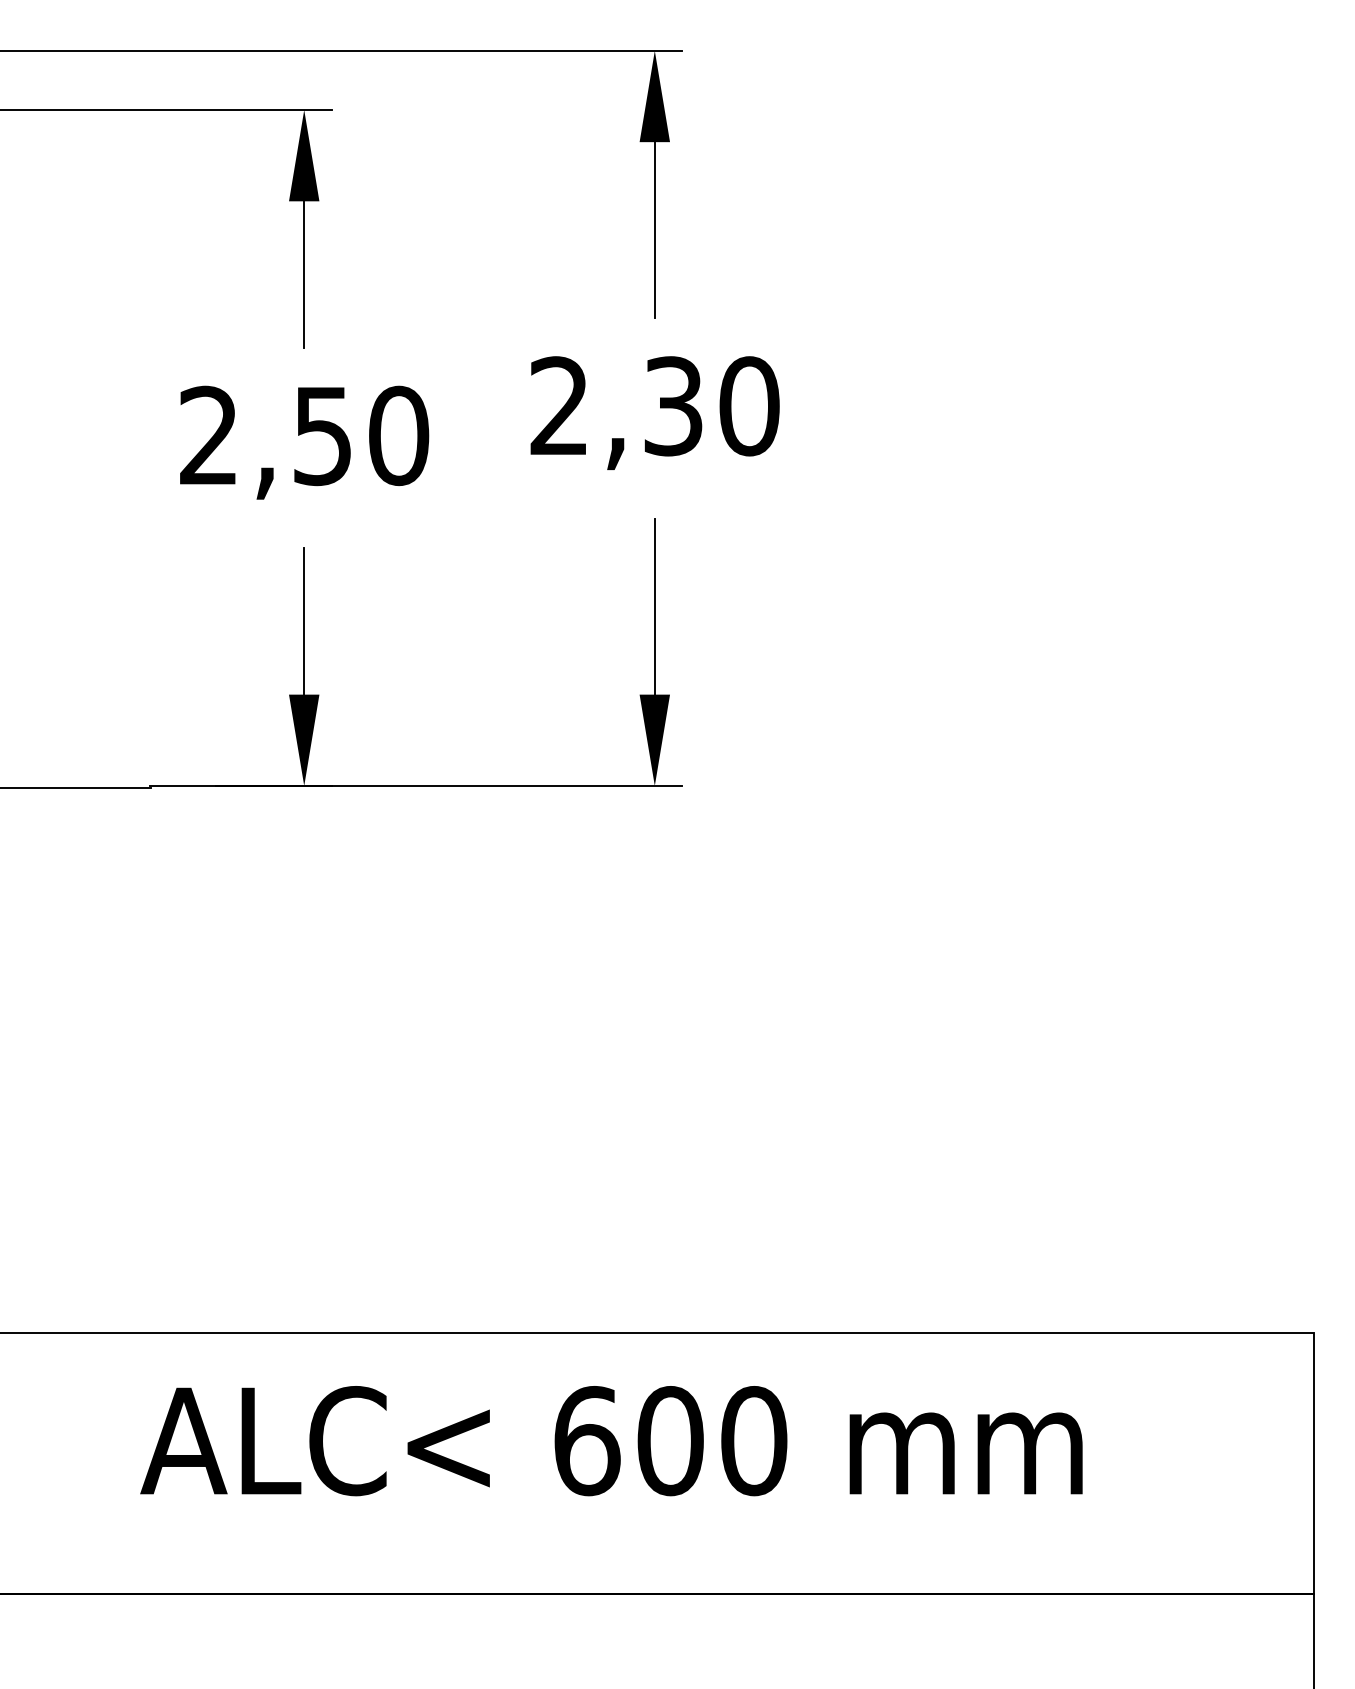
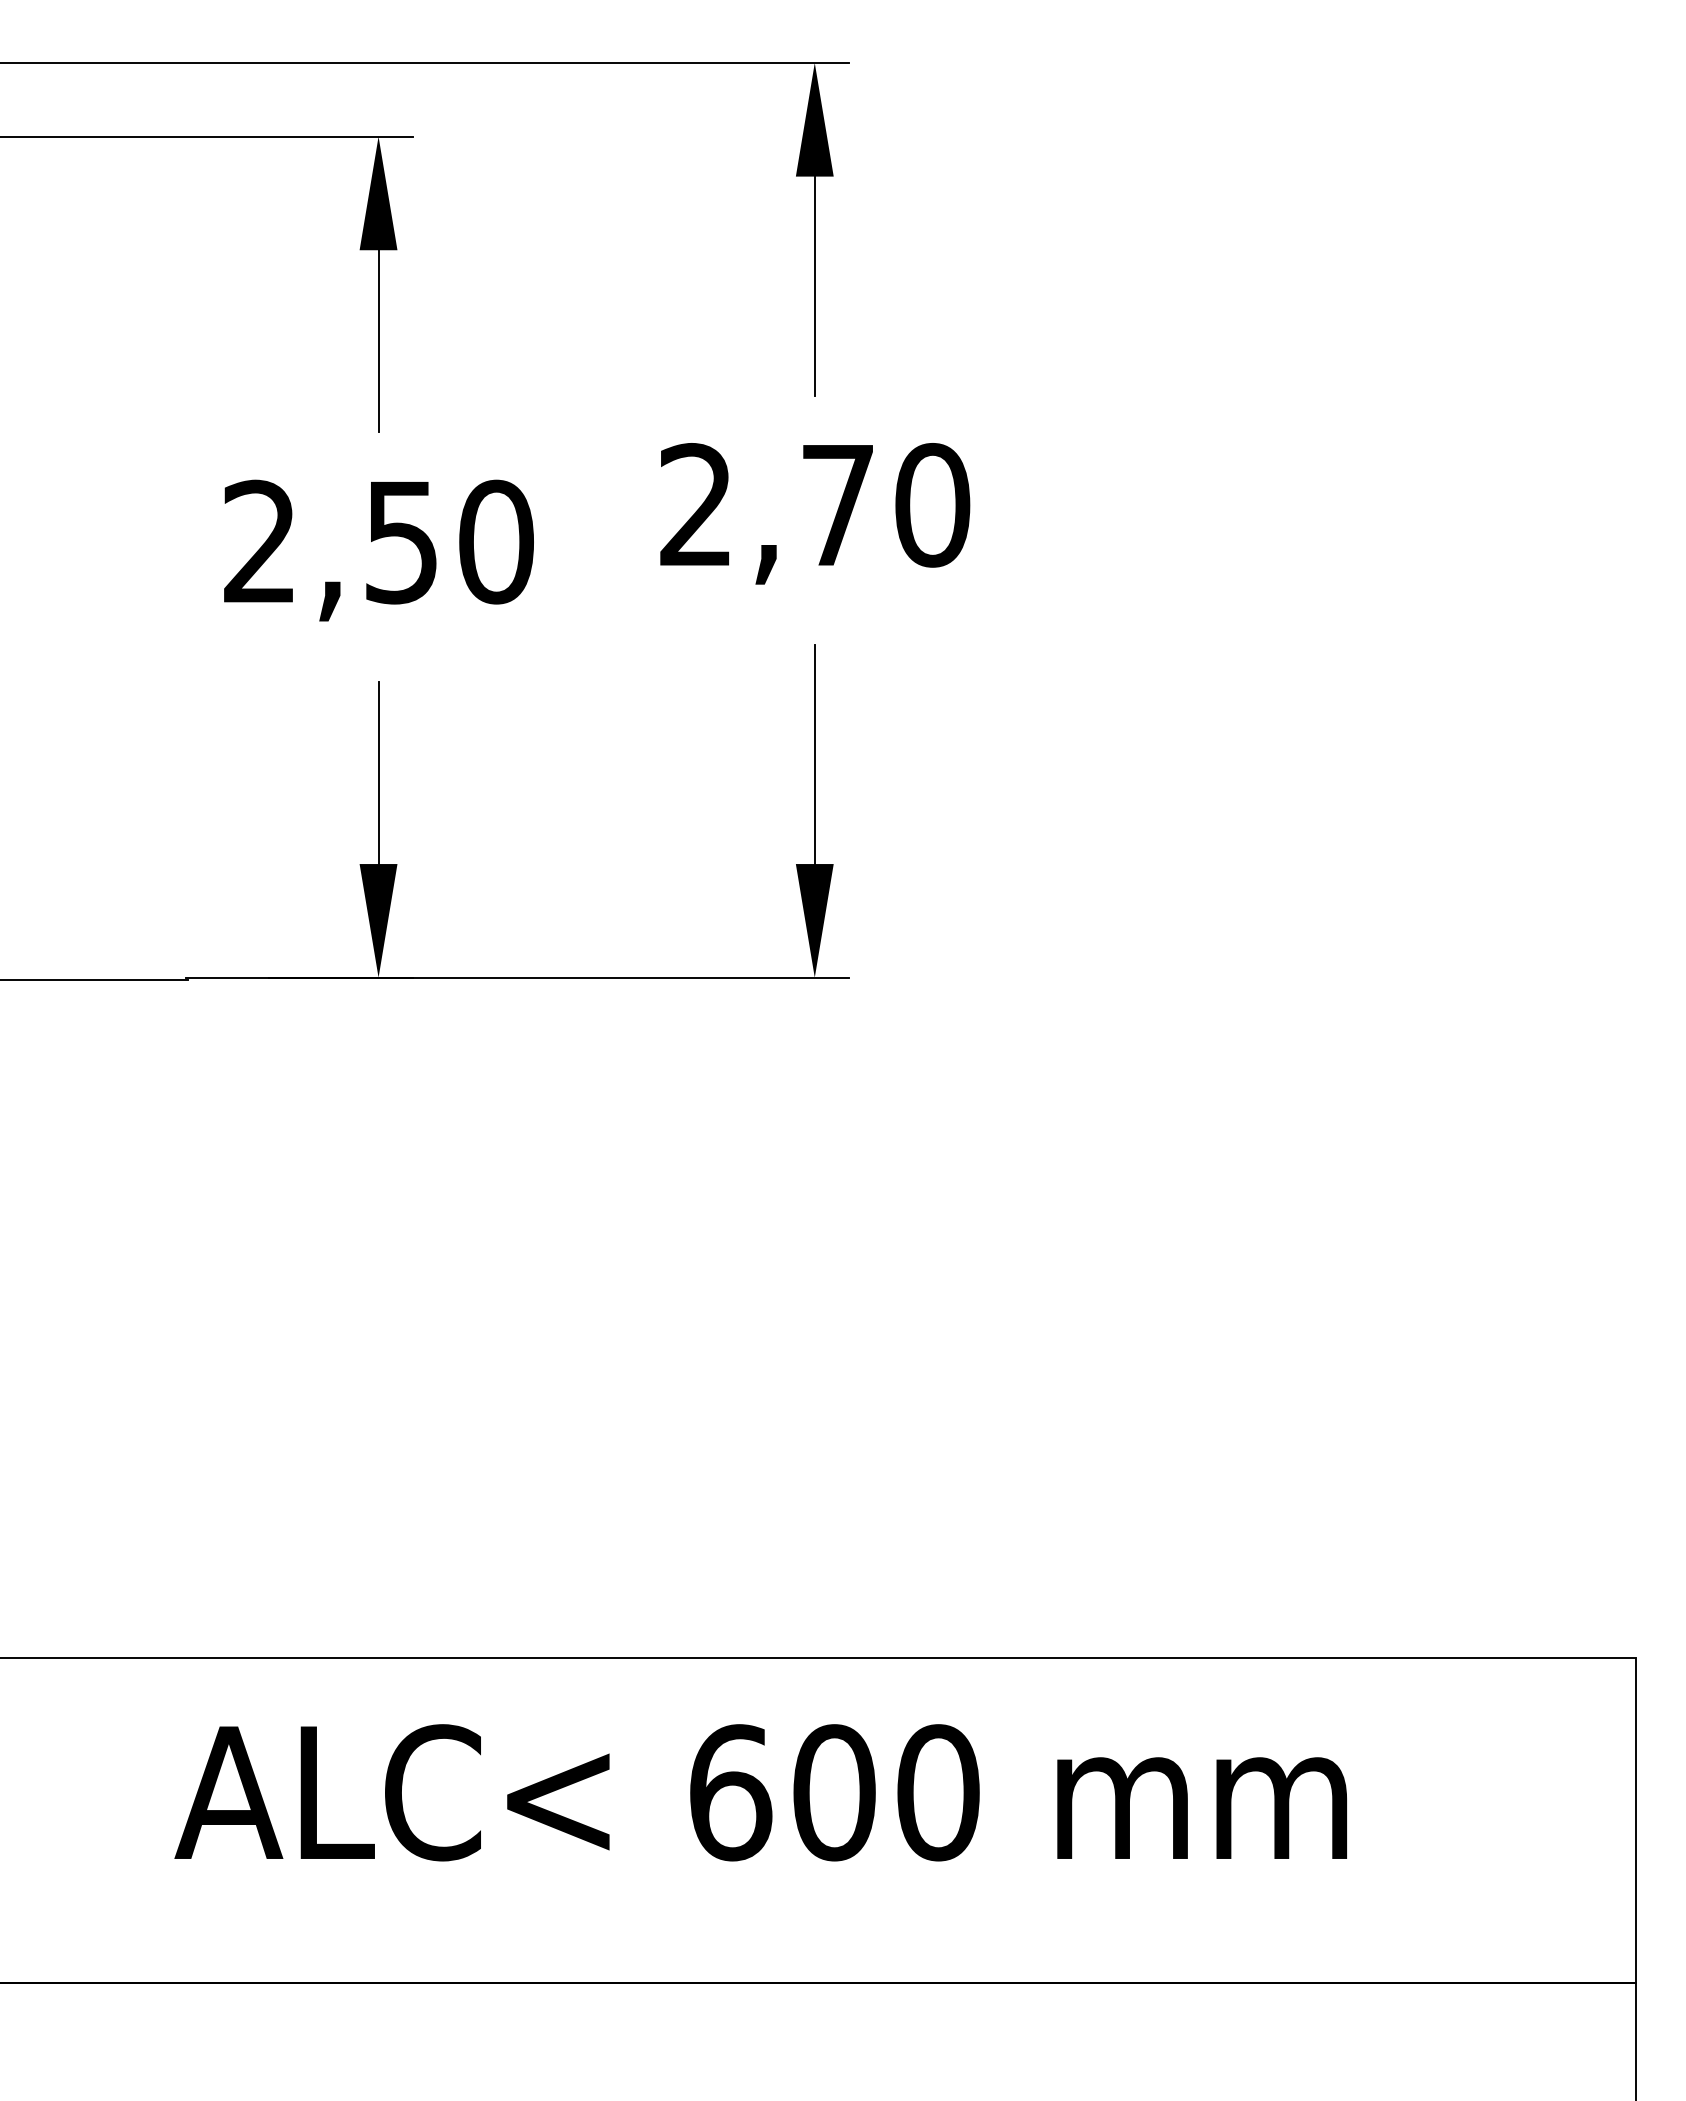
text: (673, 406) -> (837, 505), 2,30 -> 2,70

